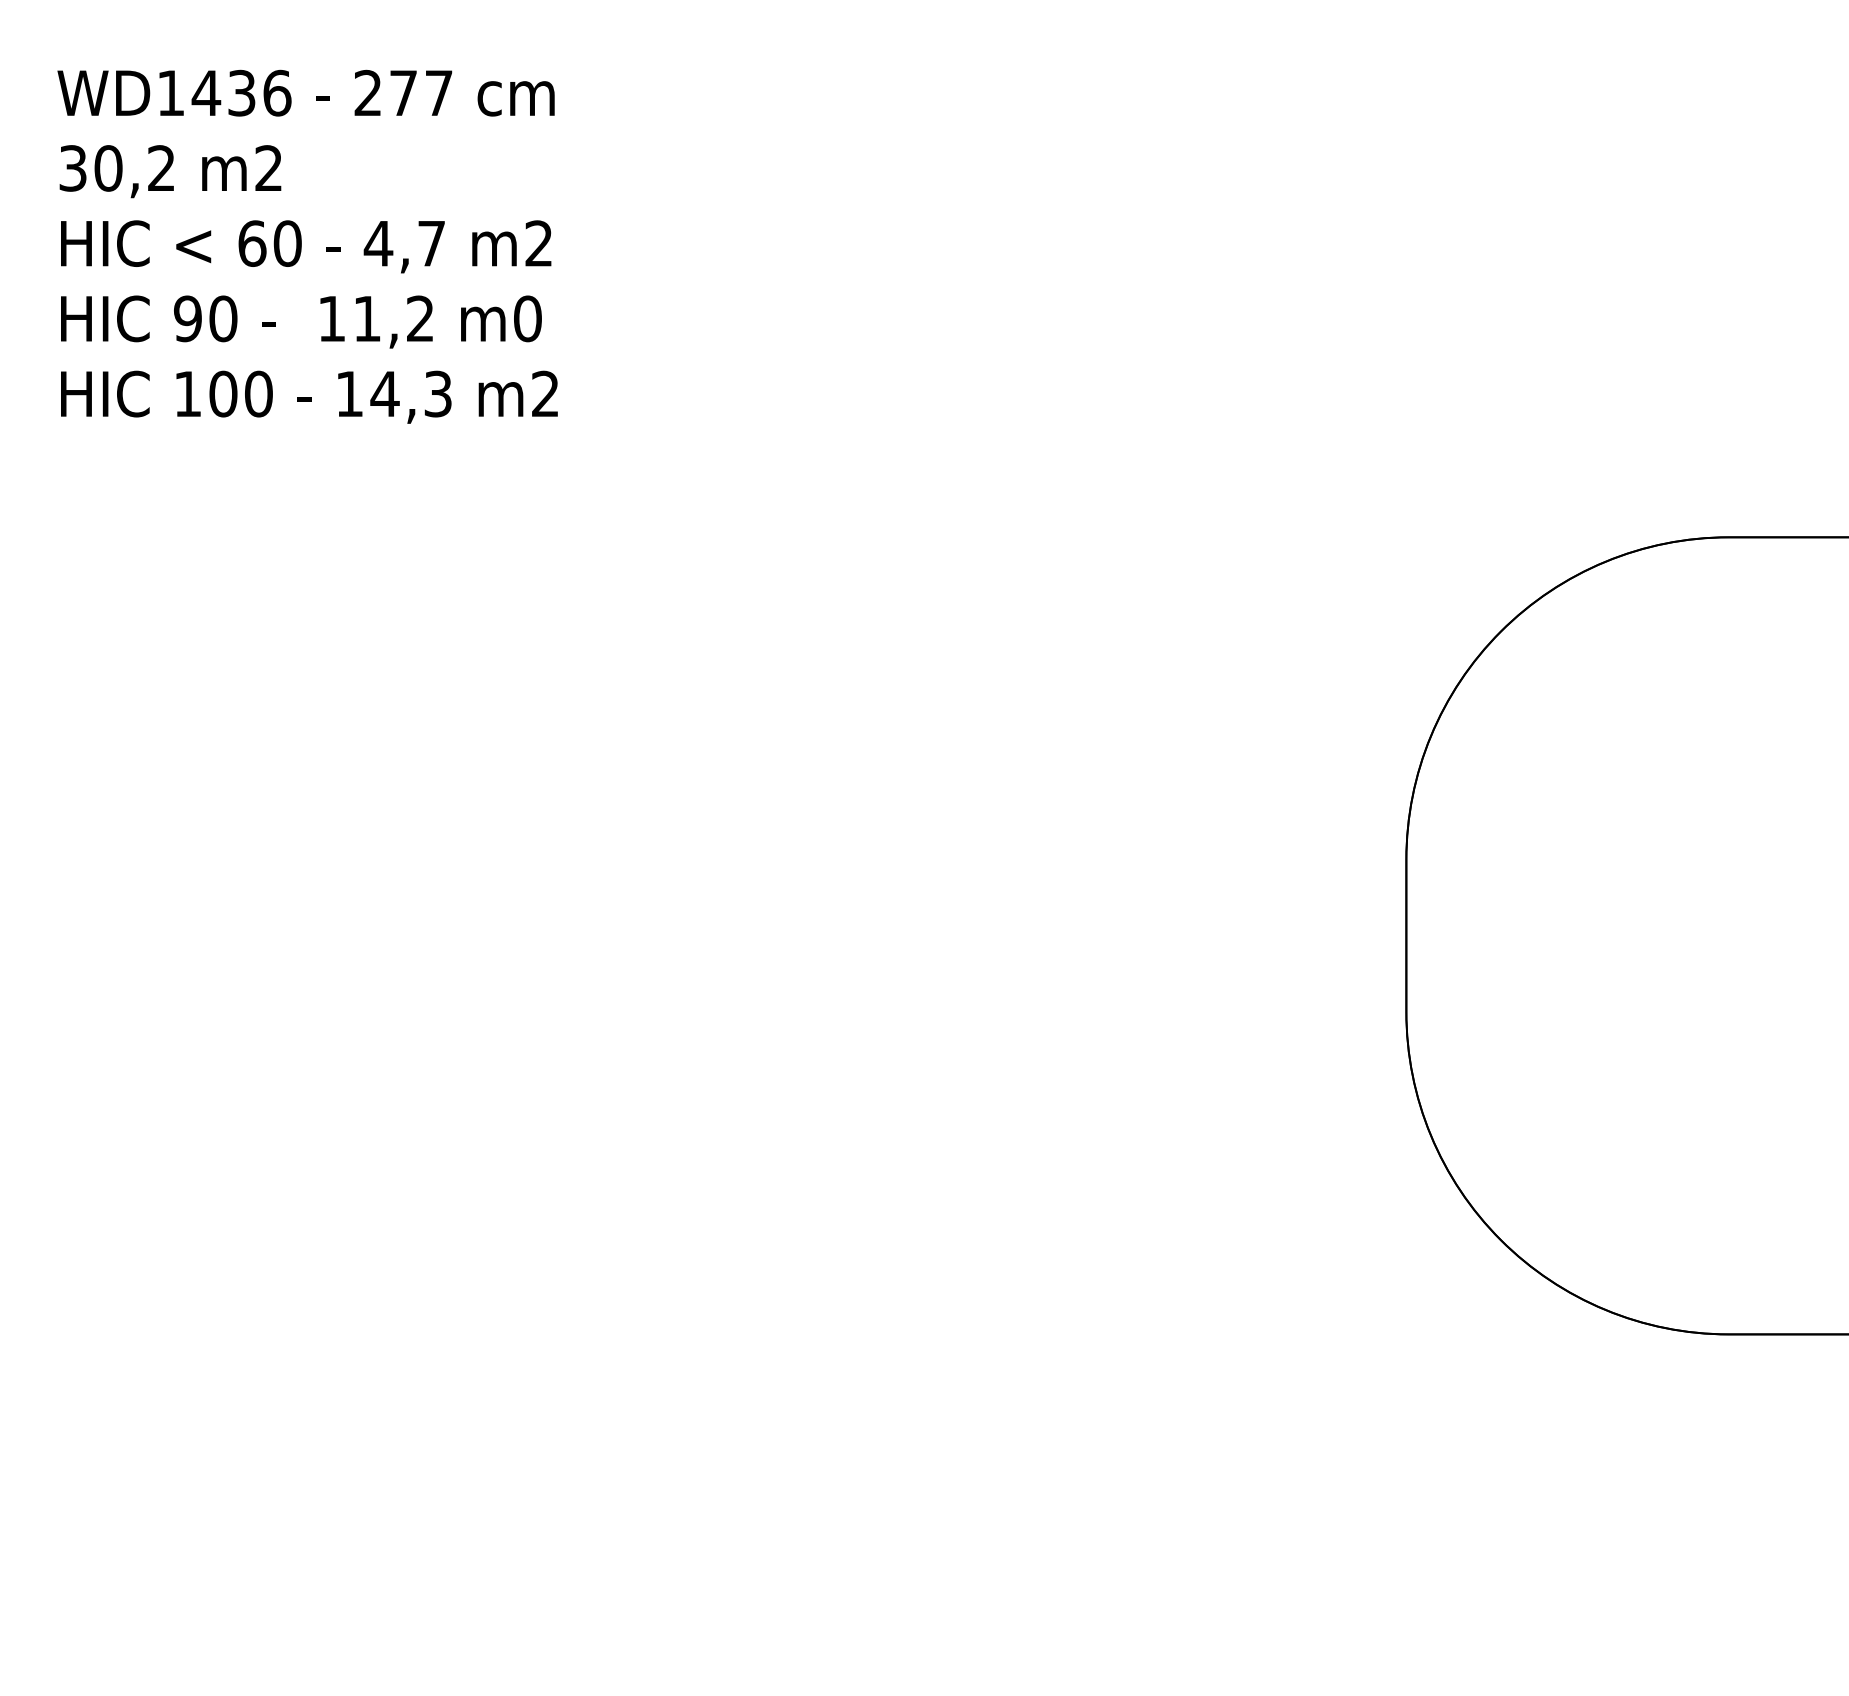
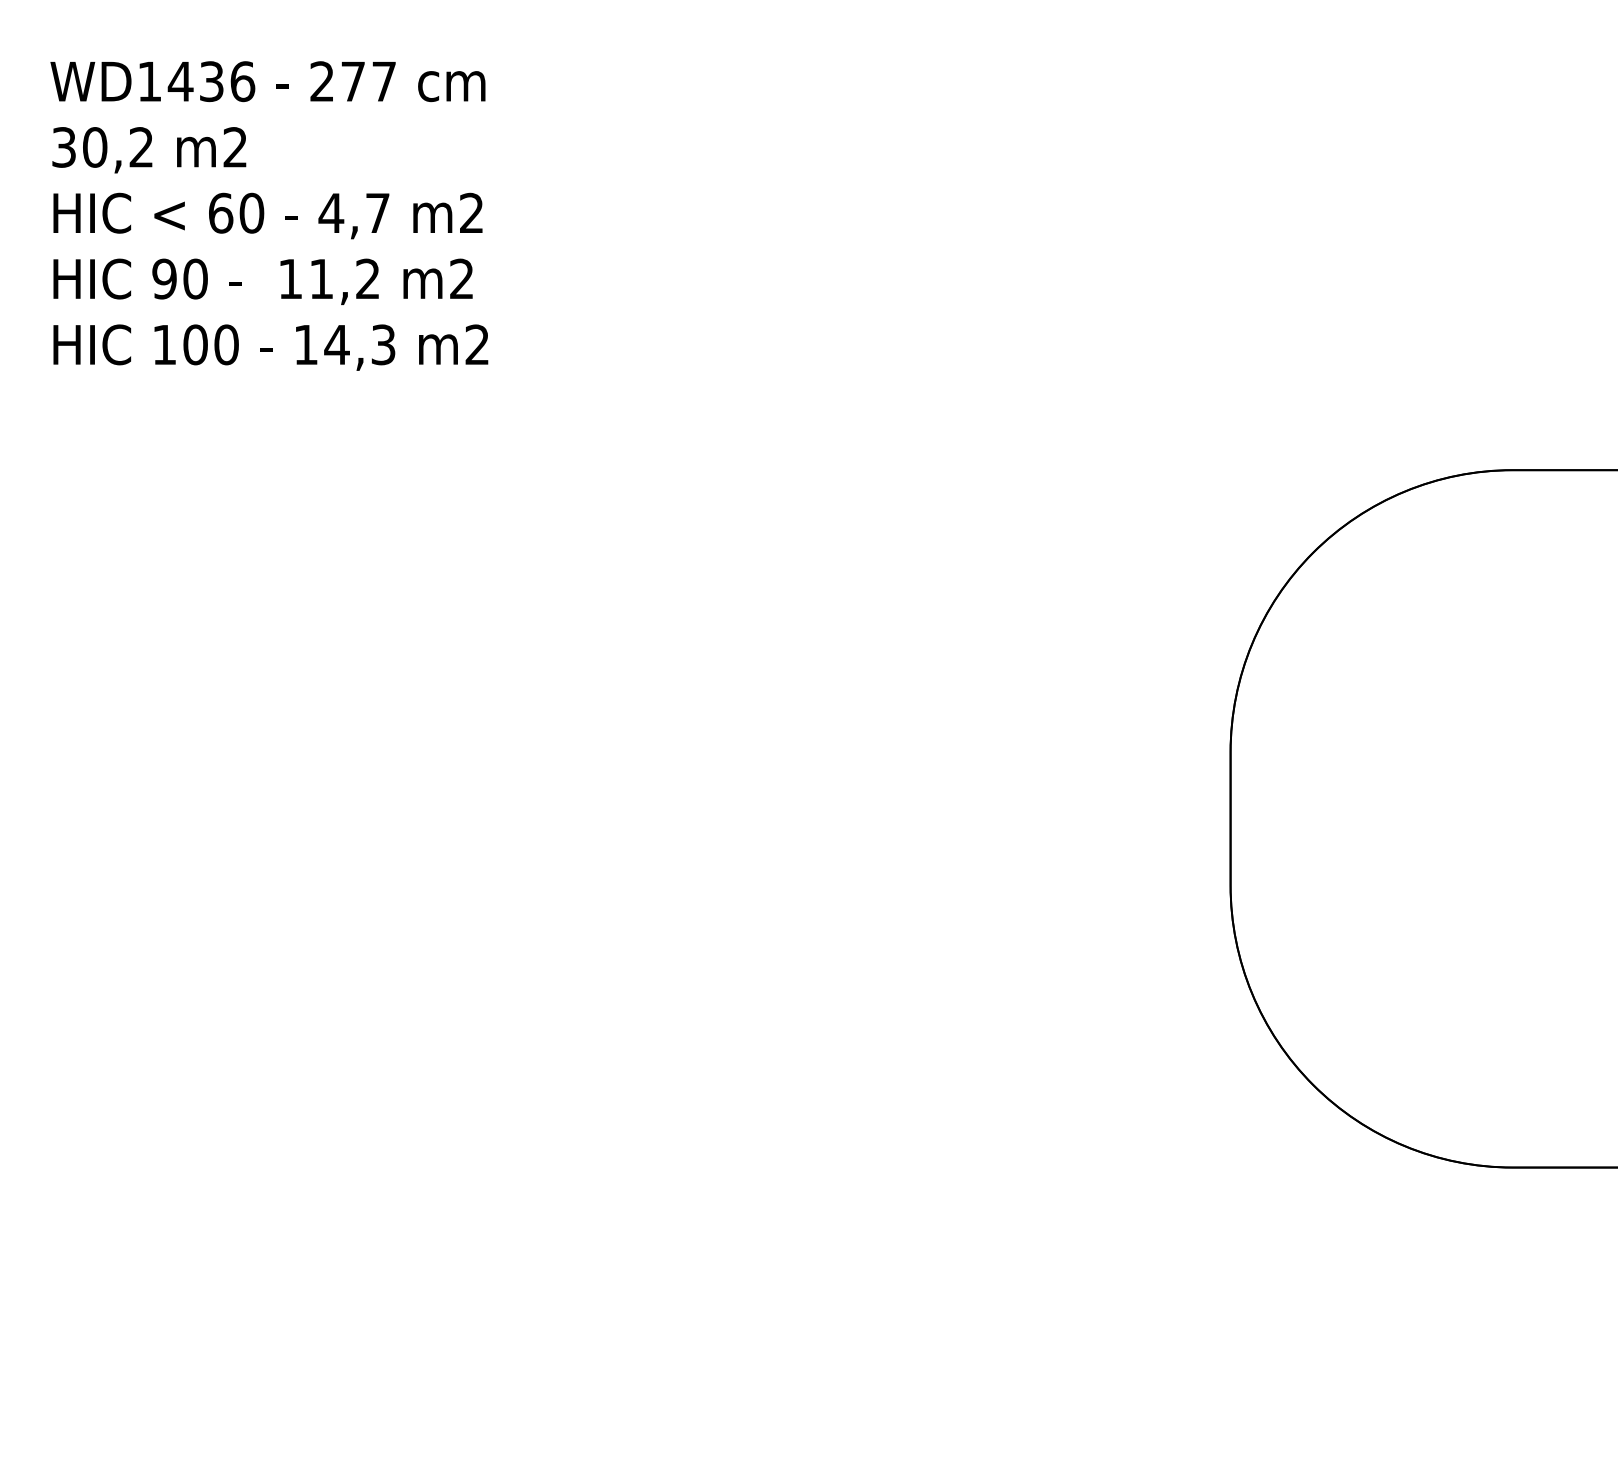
text: (527, 318) -> (461, 278), m0 -> m2

